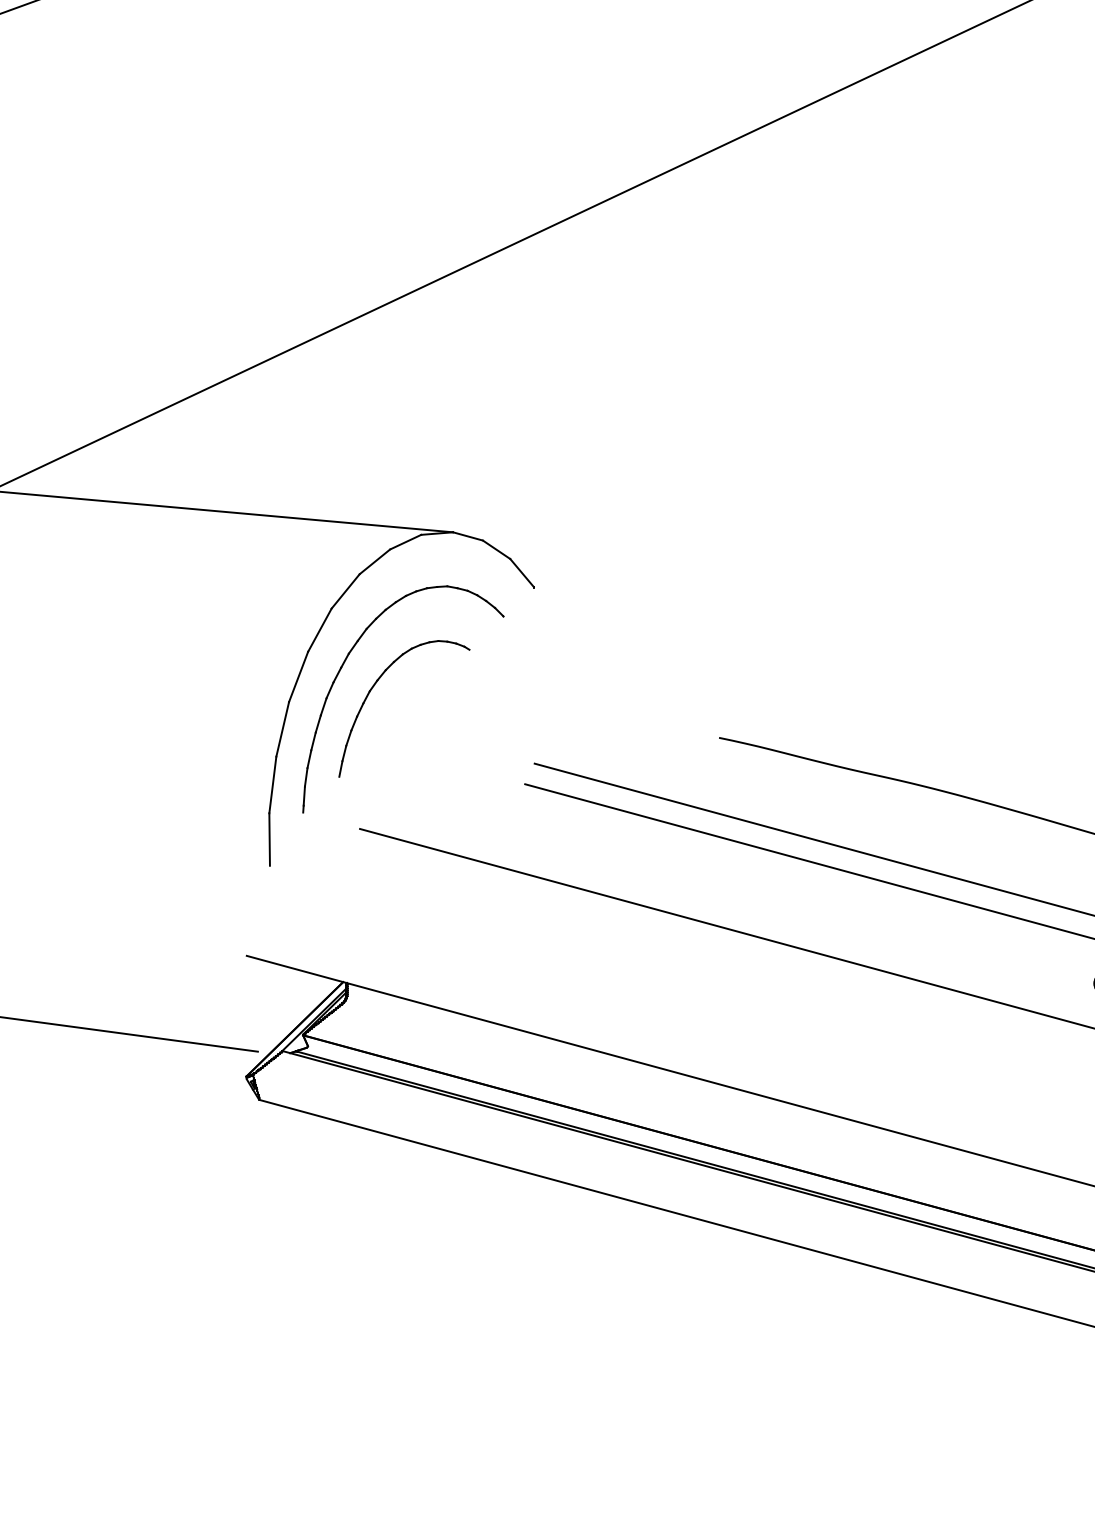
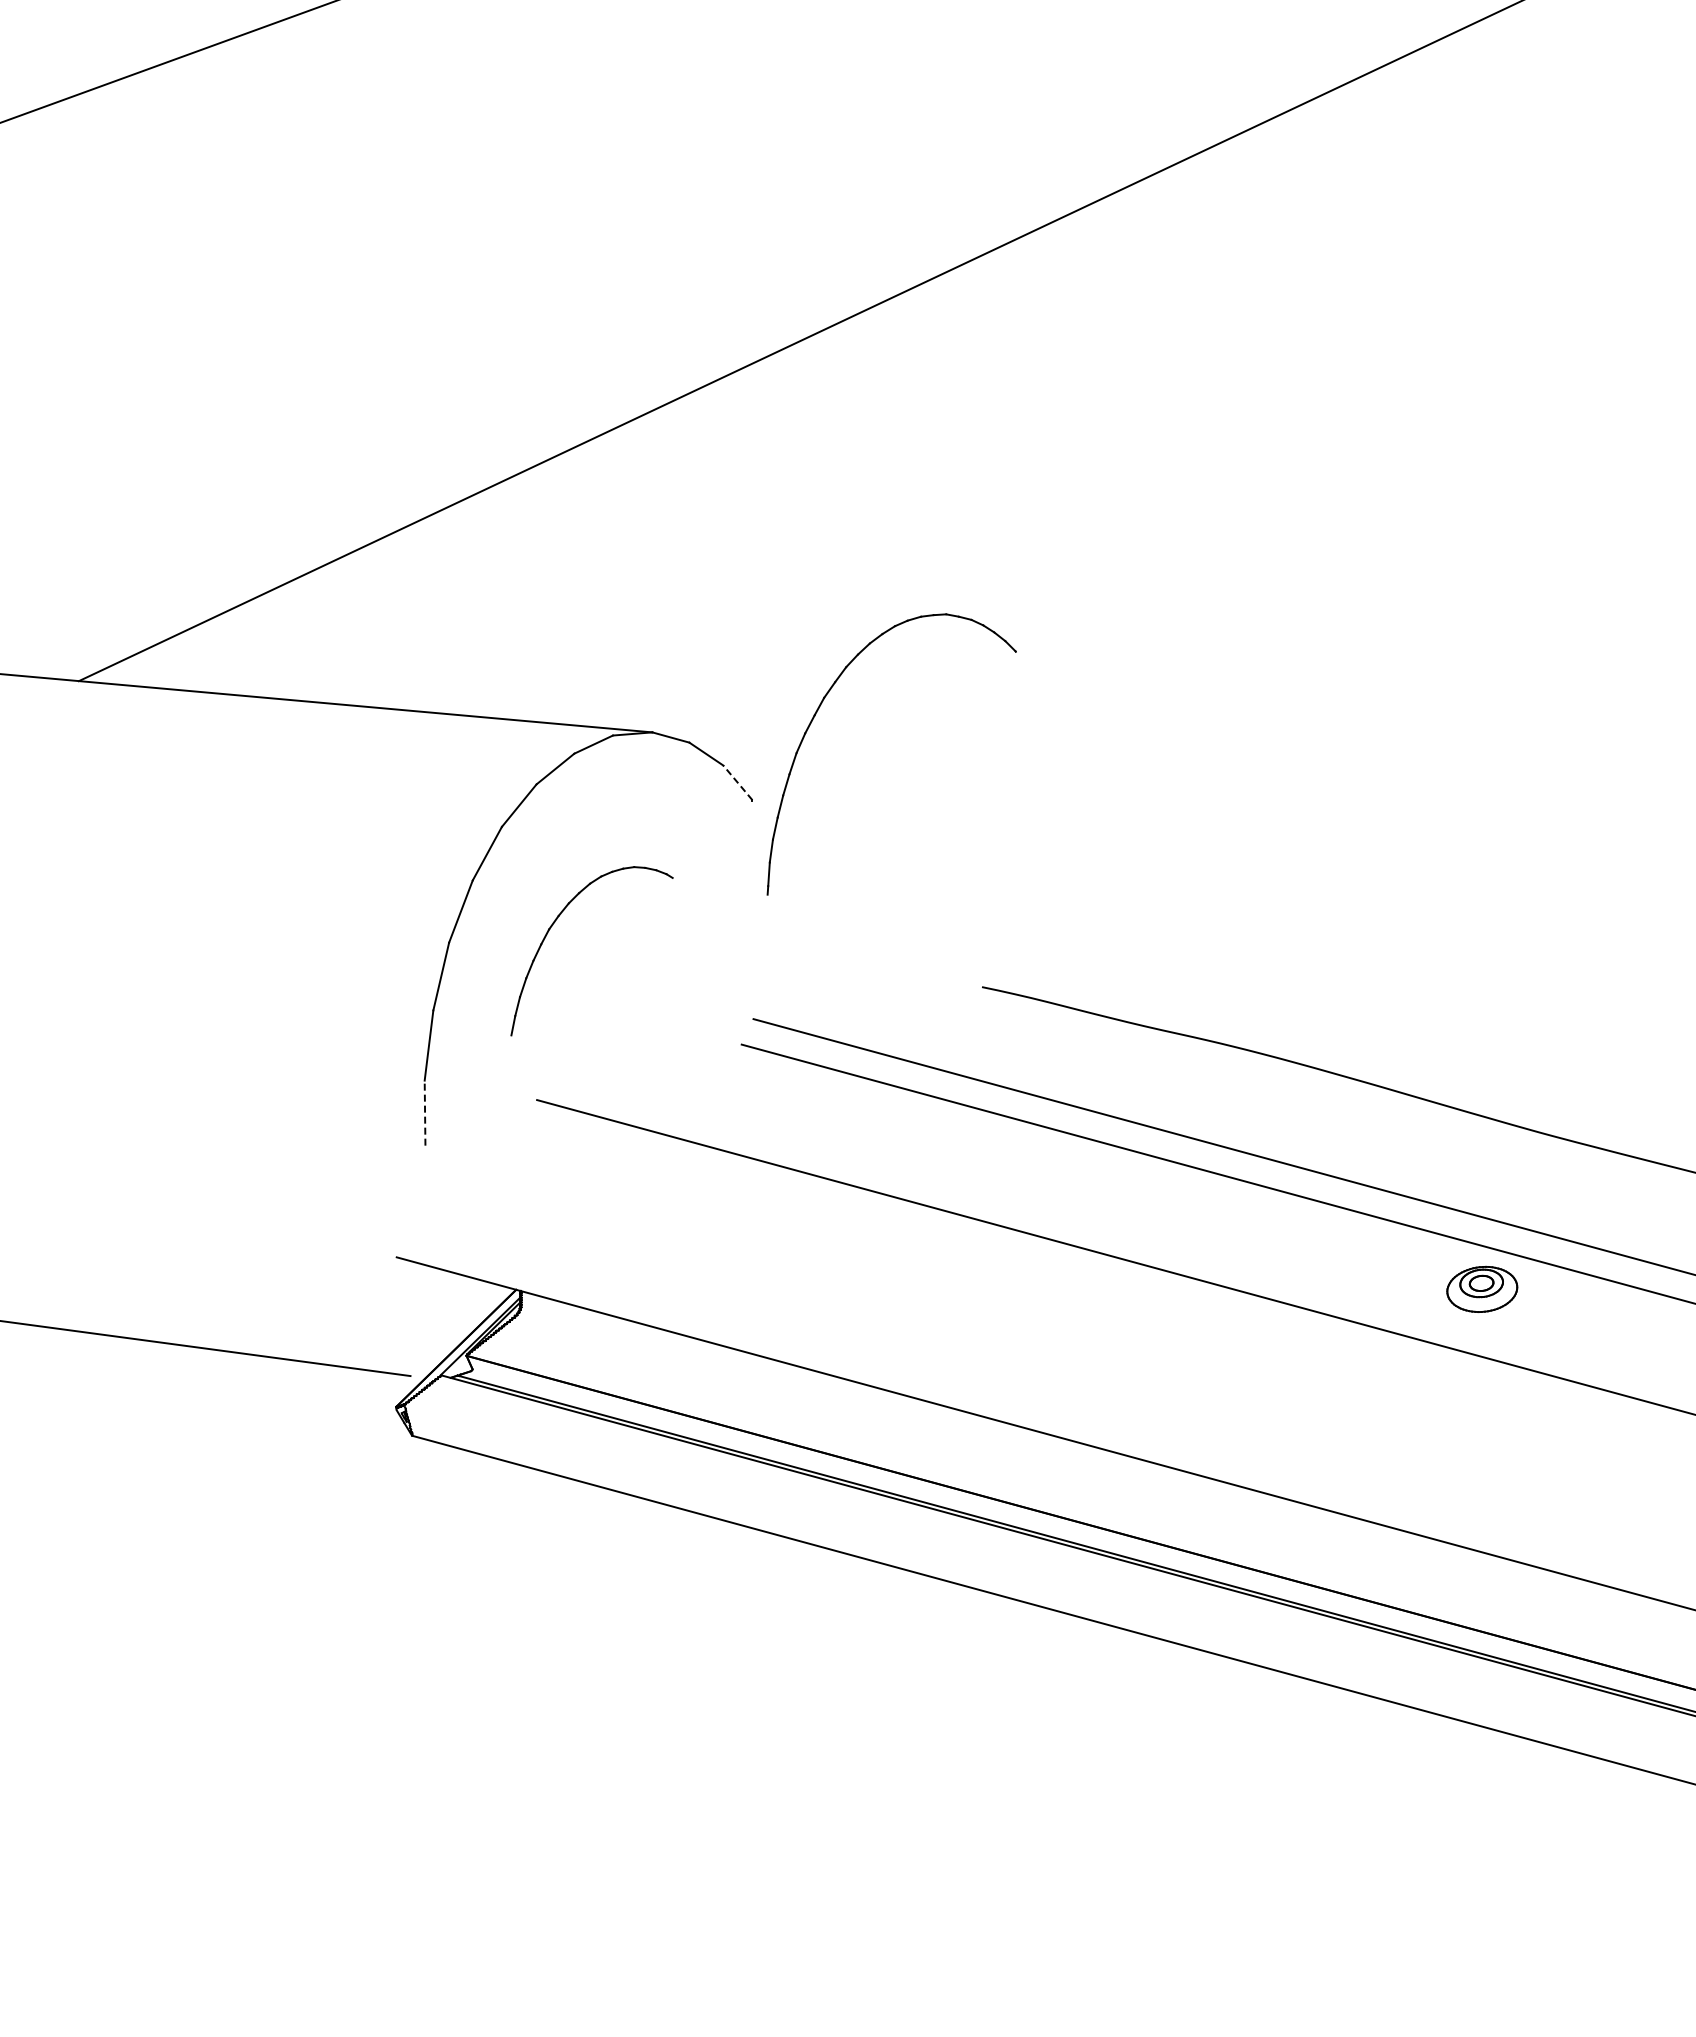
line: (521, 572) -> (737, 782), solid -> dashed
part: (341, 668) -> (815, 716), moved
line: (270, 839) -> (425, 1113), solid -> dashed

